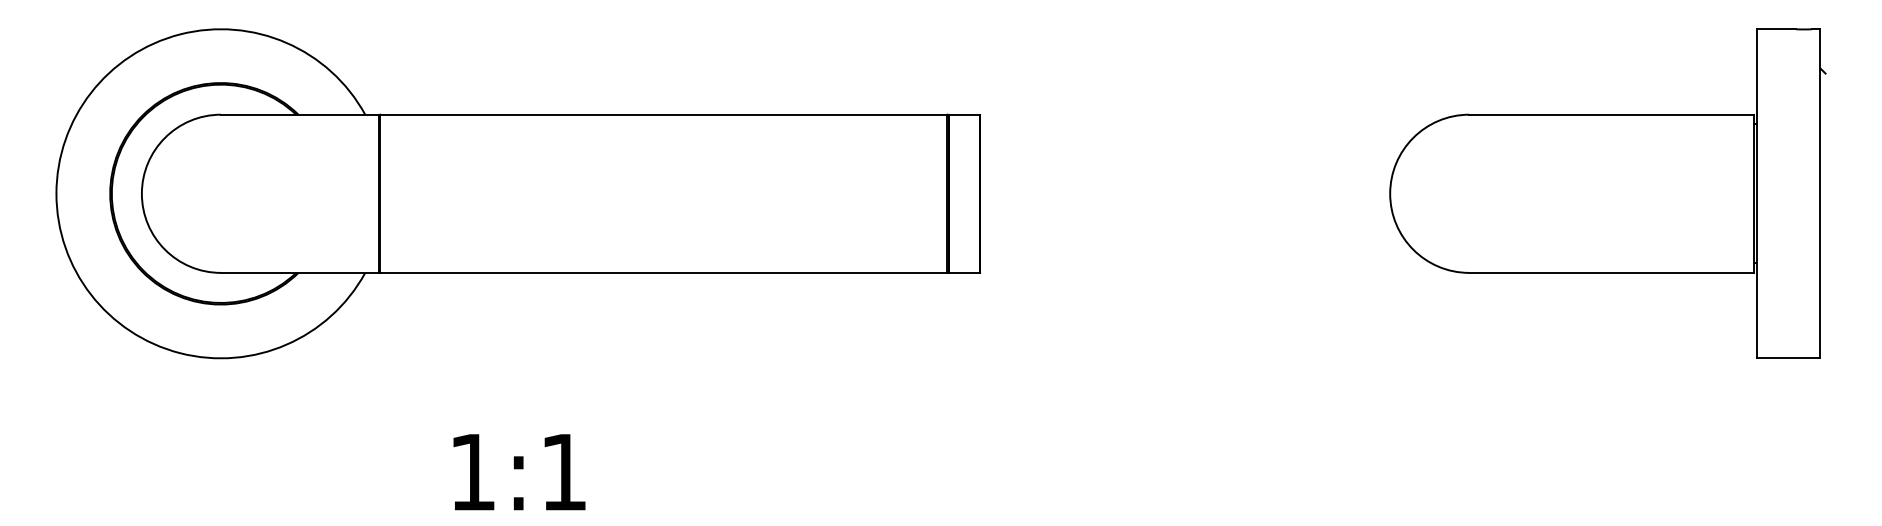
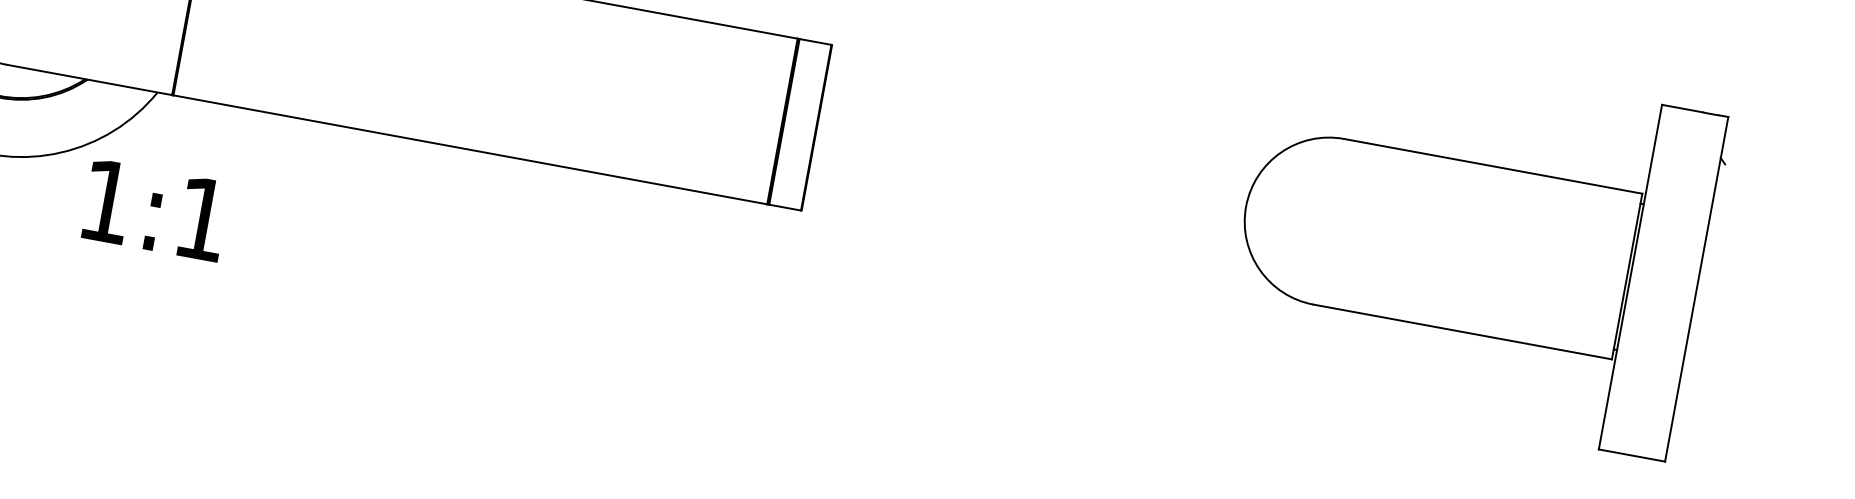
text: (519, 472) -> (155, 210), moved

